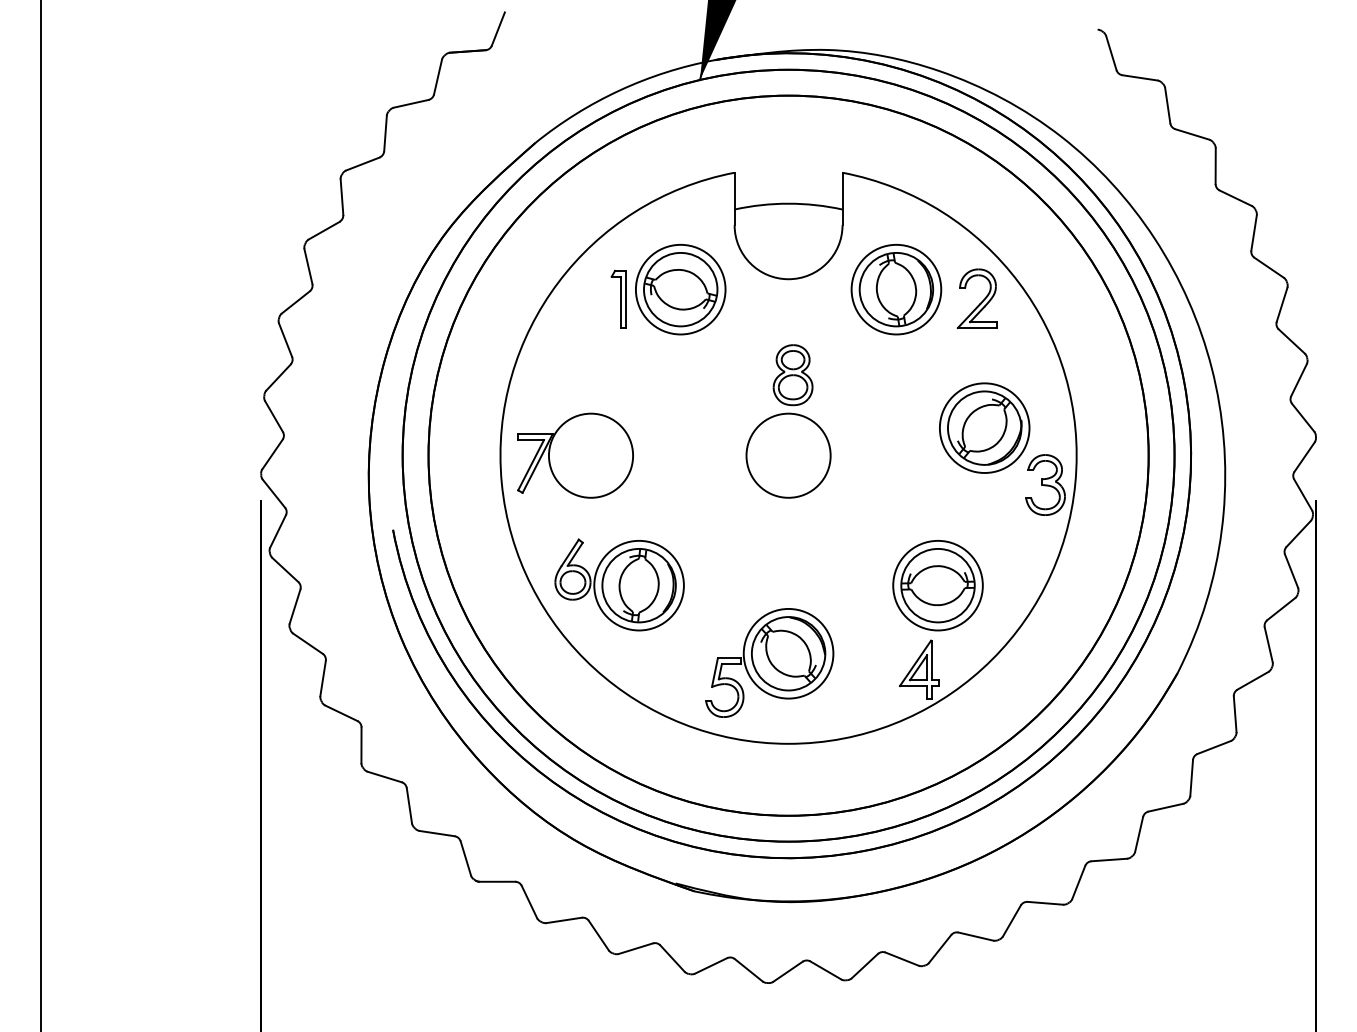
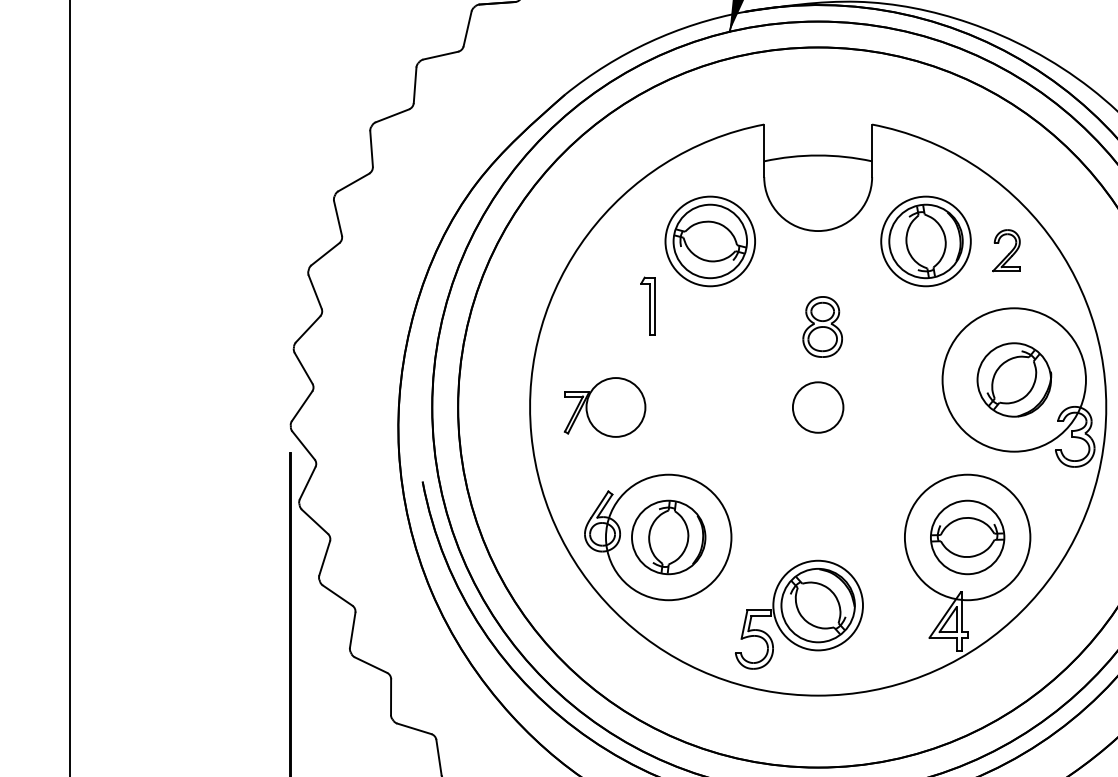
part: (618, 298) -> (648, 305), moved
part: (976, 298) -> (1006, 250), size x0.7
circle: (984, 428) -> (1014, 380), size x1.6
part: (575, 455) -> (605, 407), size x0.7
circle: (788, 455) -> (818, 407), size x0.6
circle: (638, 585) -> (668, 537), size x1.4
circle: (937, 585) -> (967, 537), size x1.4

